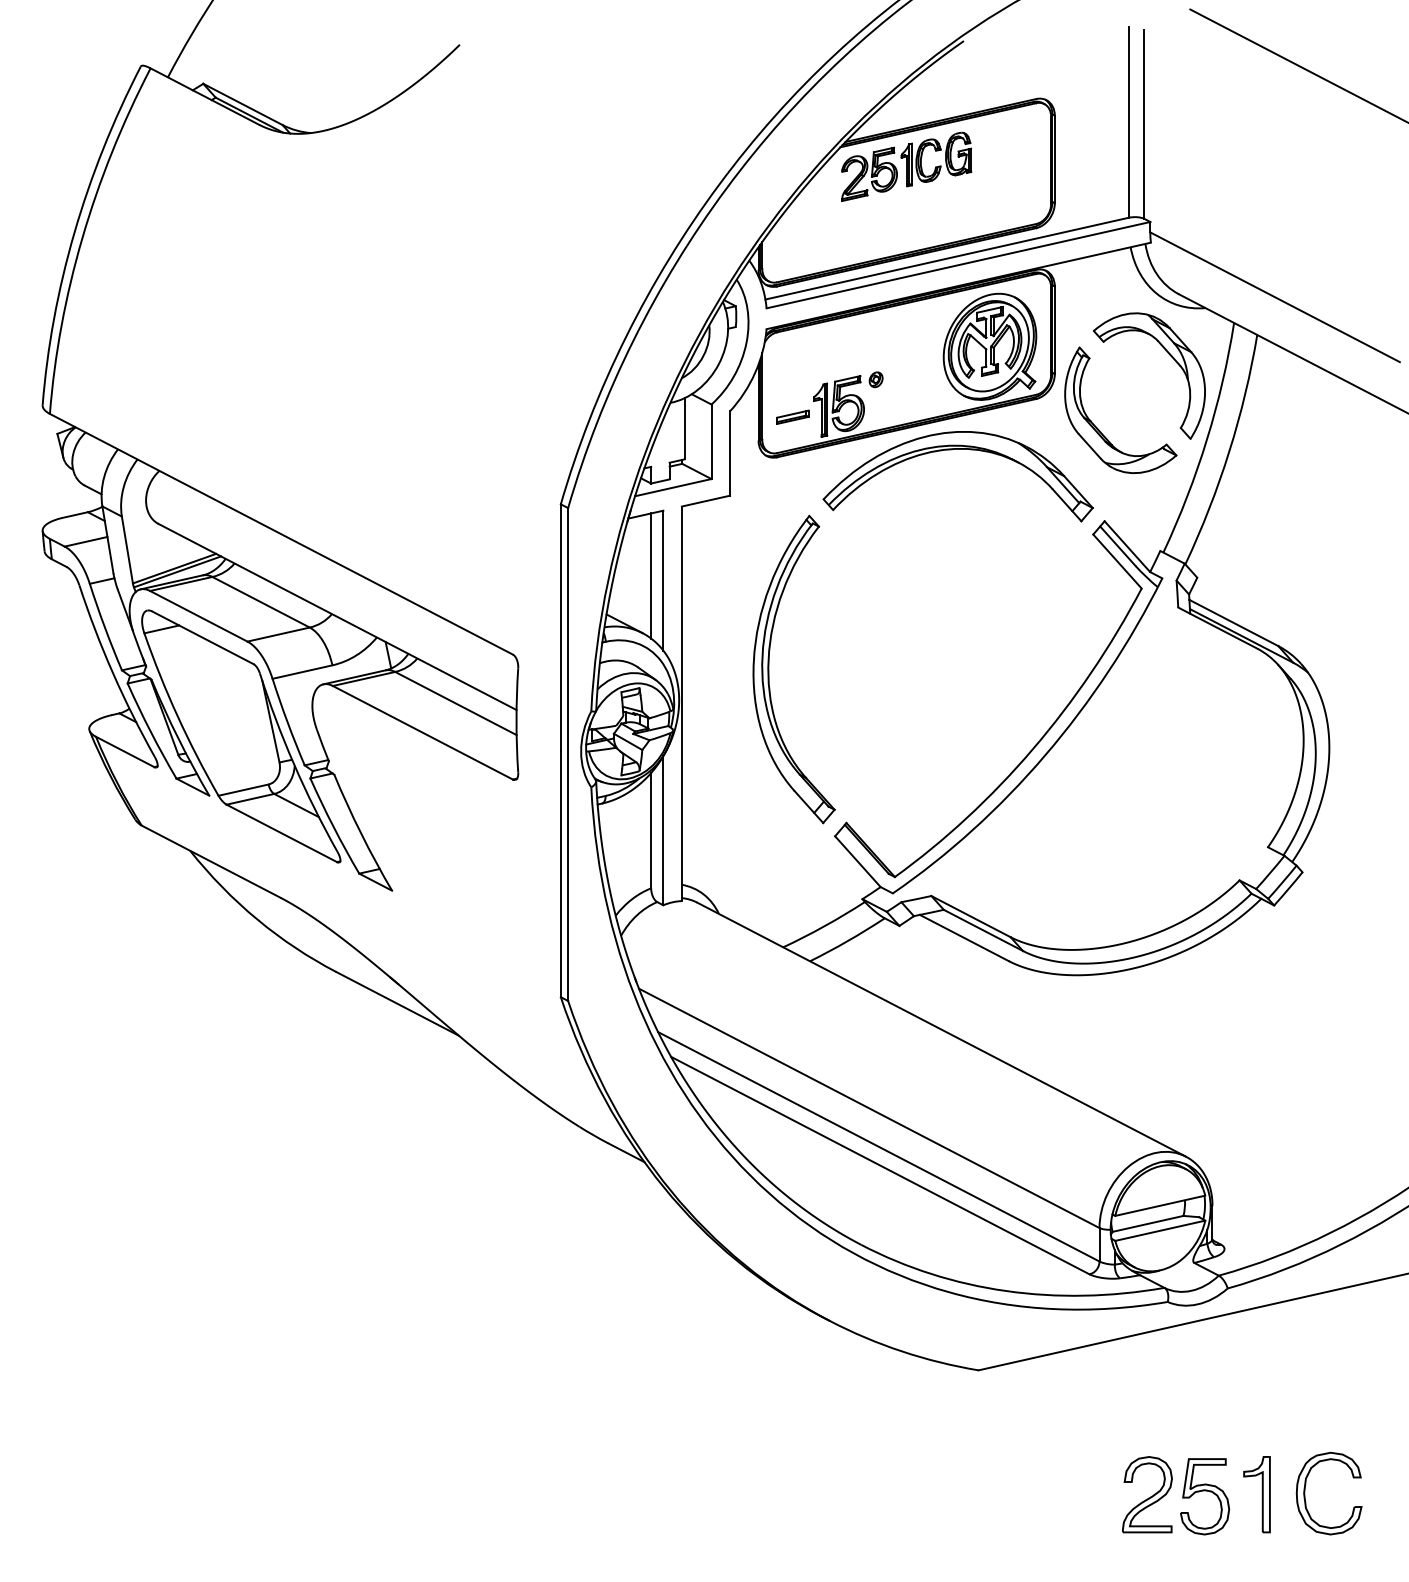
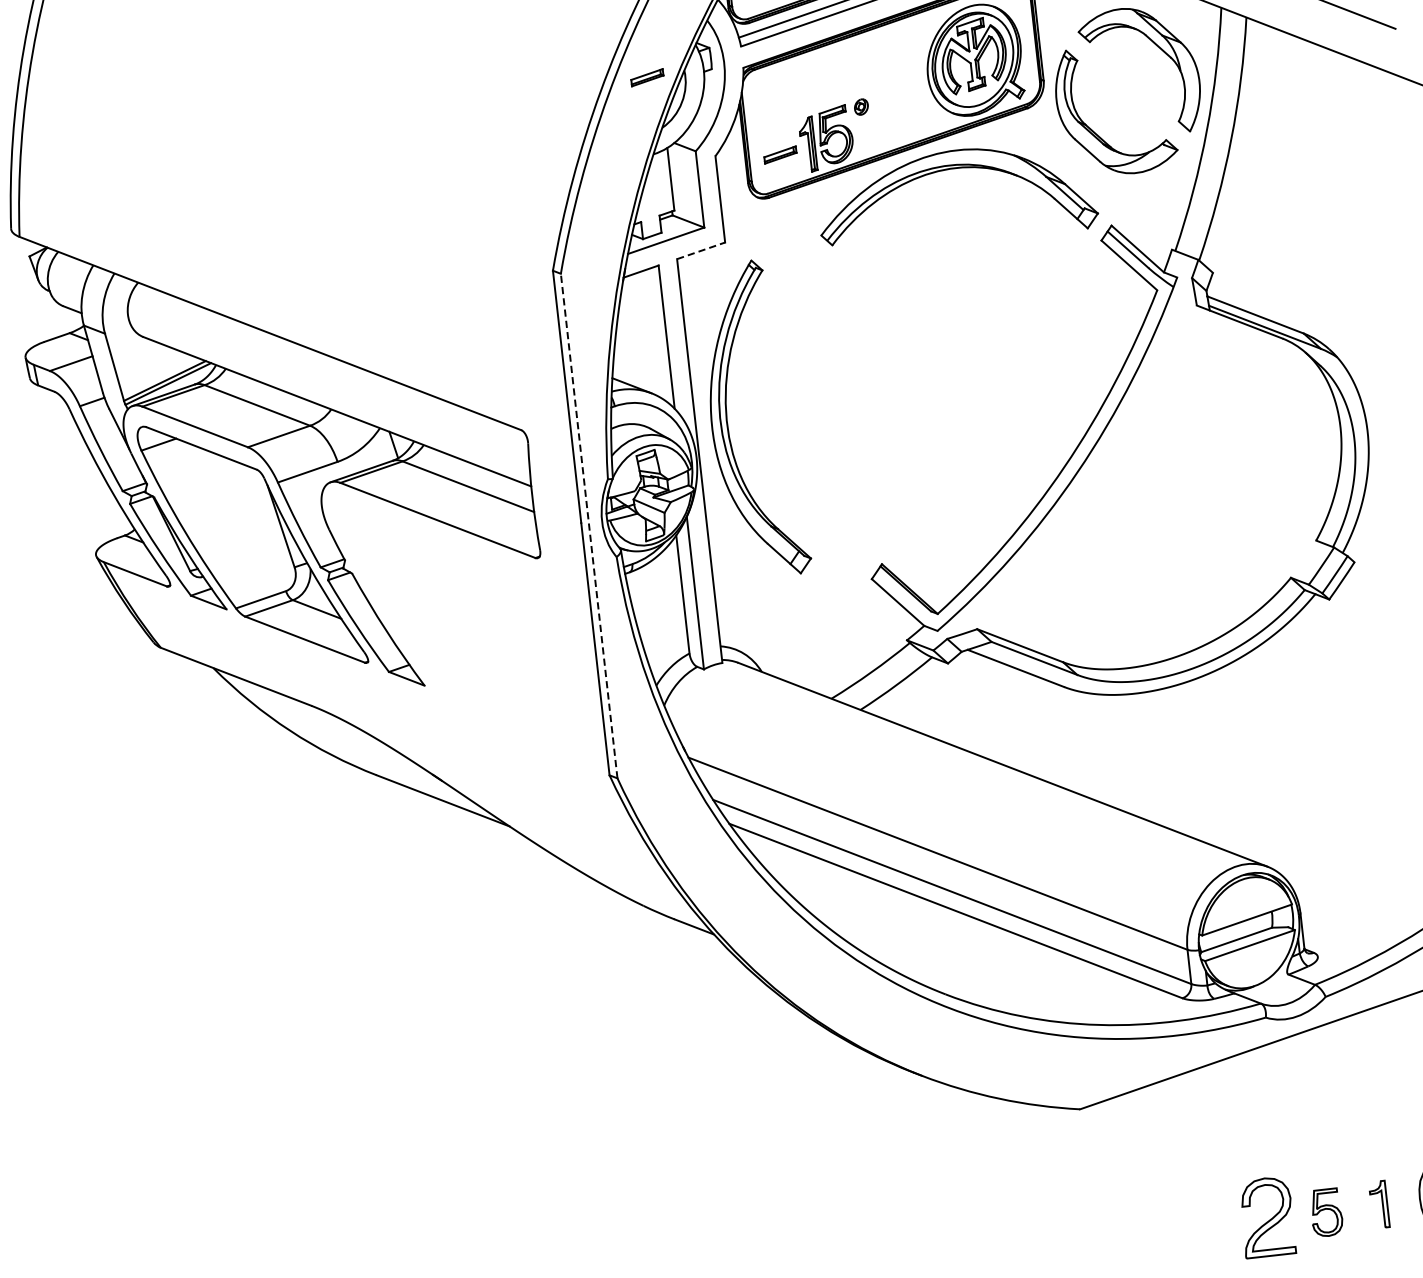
part: (672, 327) -> (646, 76), added
line: (705, 501) -> (700, 251), solid -> dashed
line: (651, 575) -> (653, 333), removed
part: (769, 669) -> (728, 422), moved
line: (568, 754) -> (589, 525), solid -> dashed
part: (1256, 1494) -> (1378, 1204), size x0.6
part: (1205, 1496) -> (1326, 1212), size x0.6

